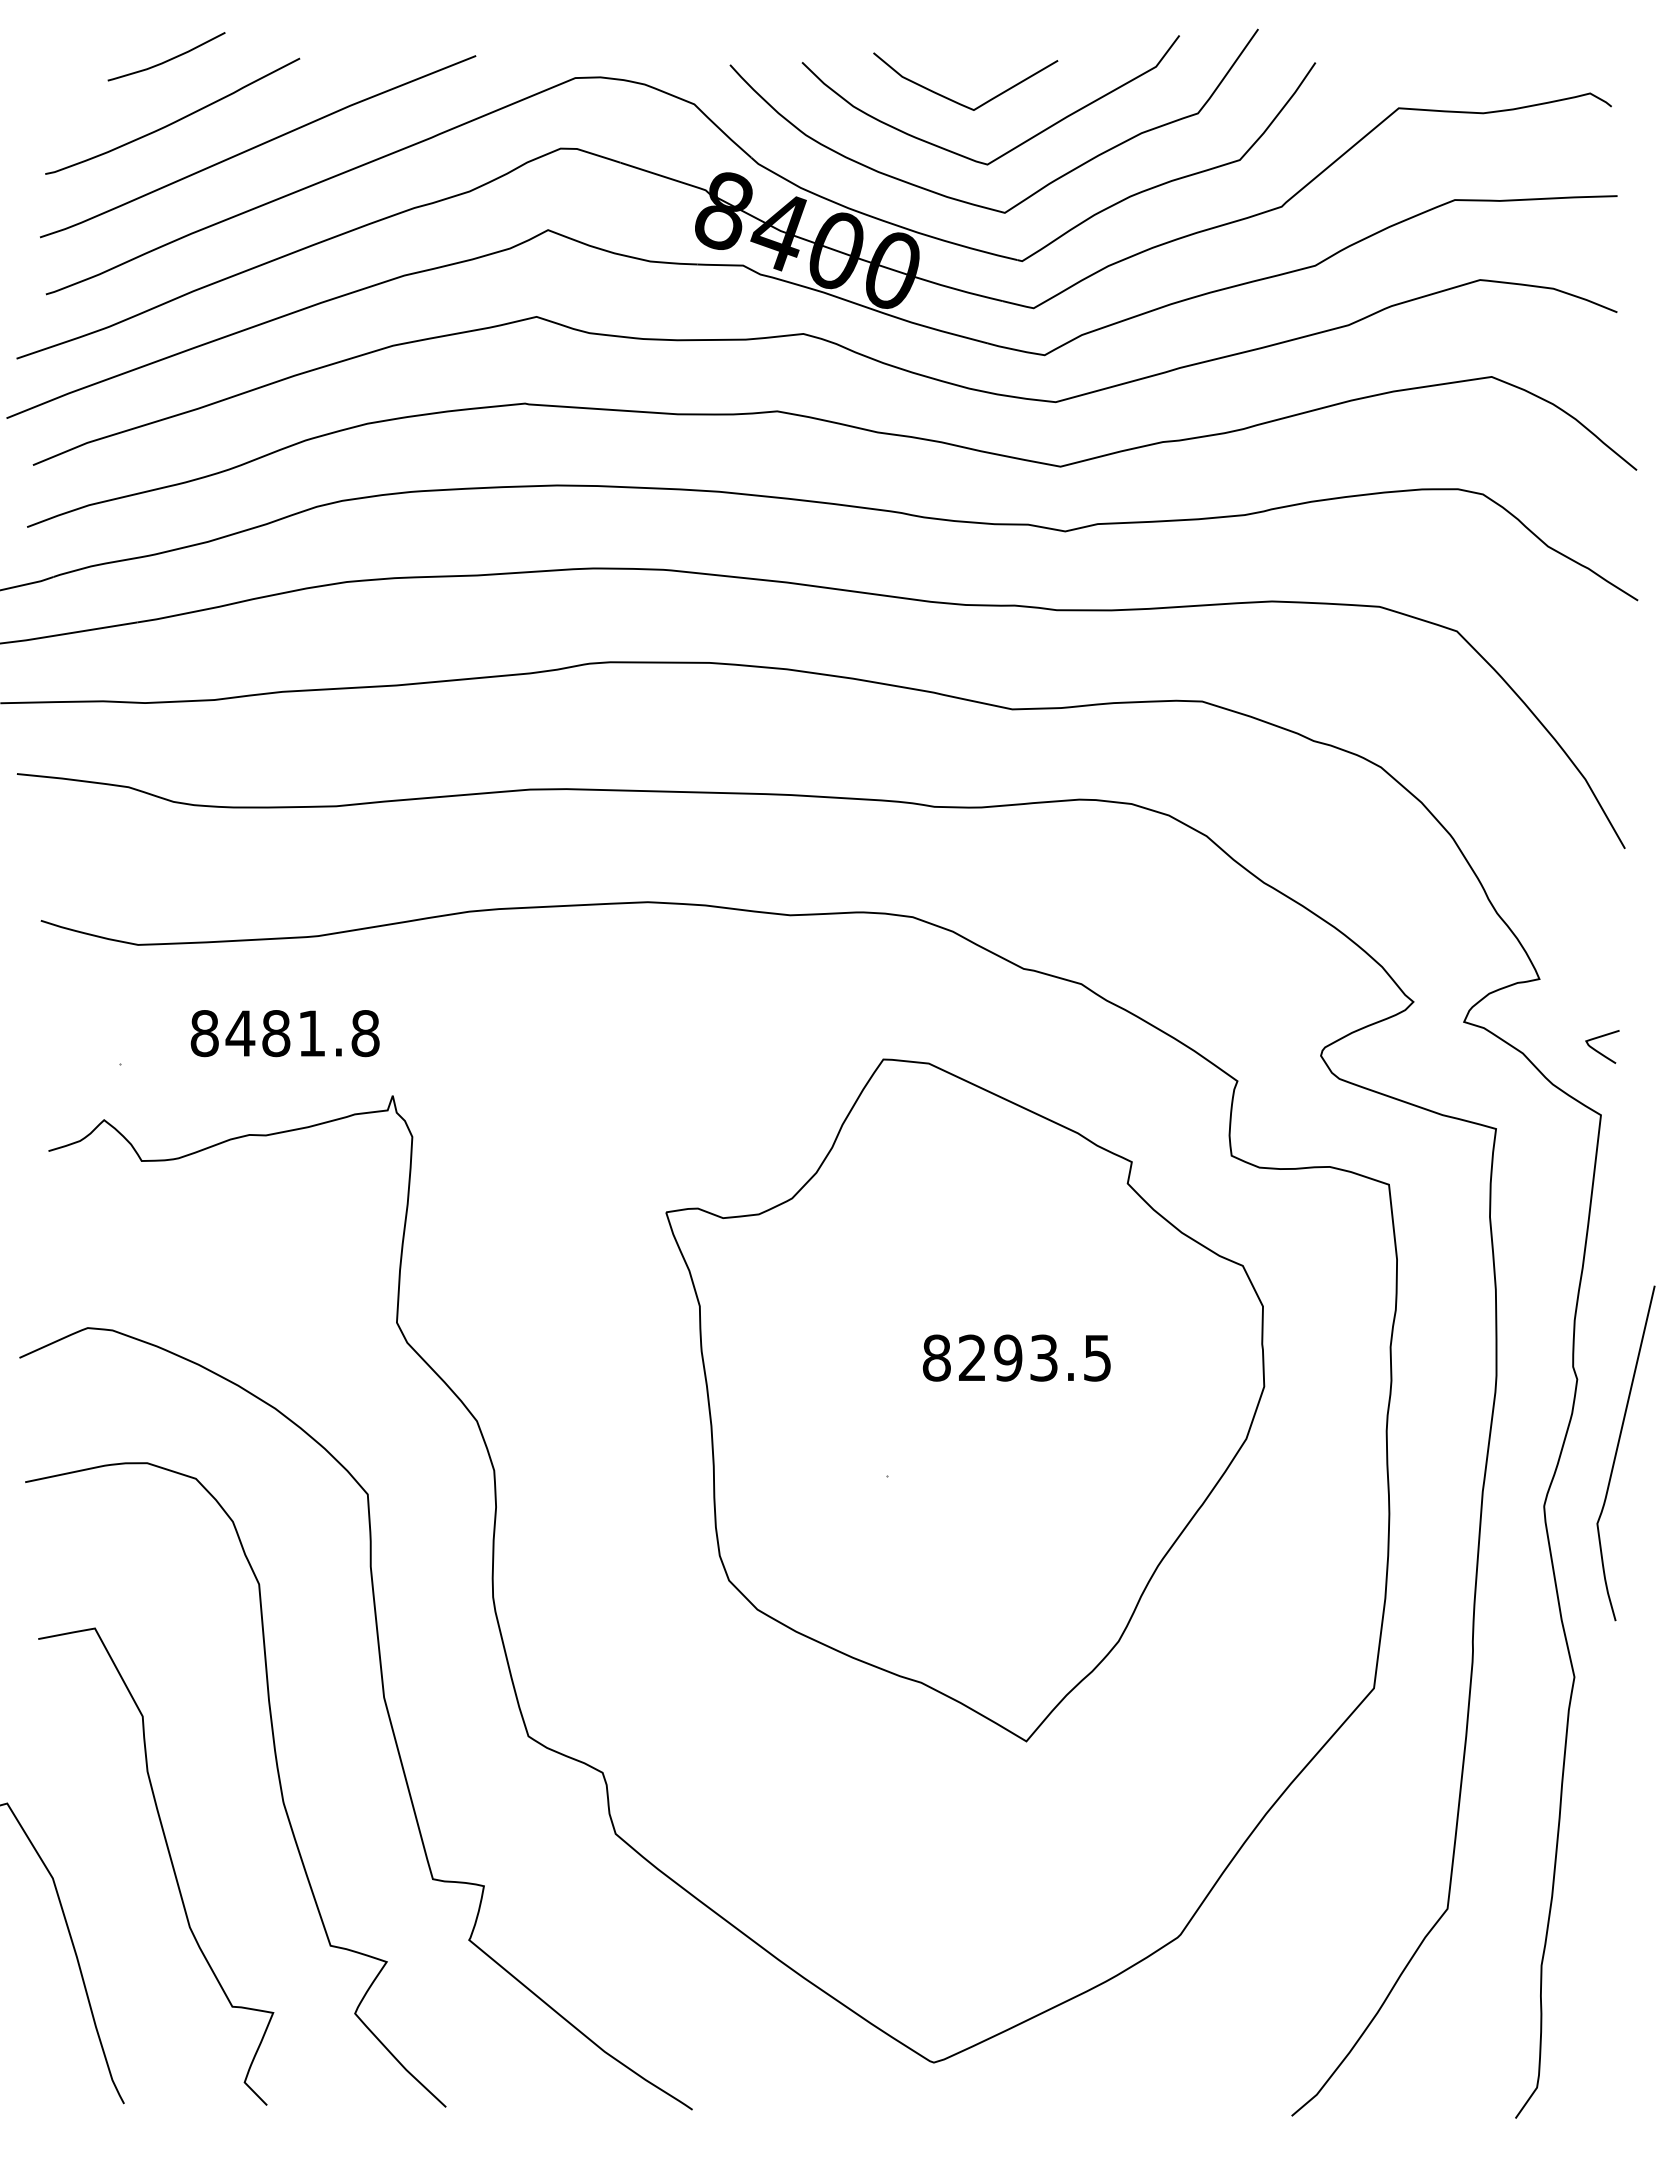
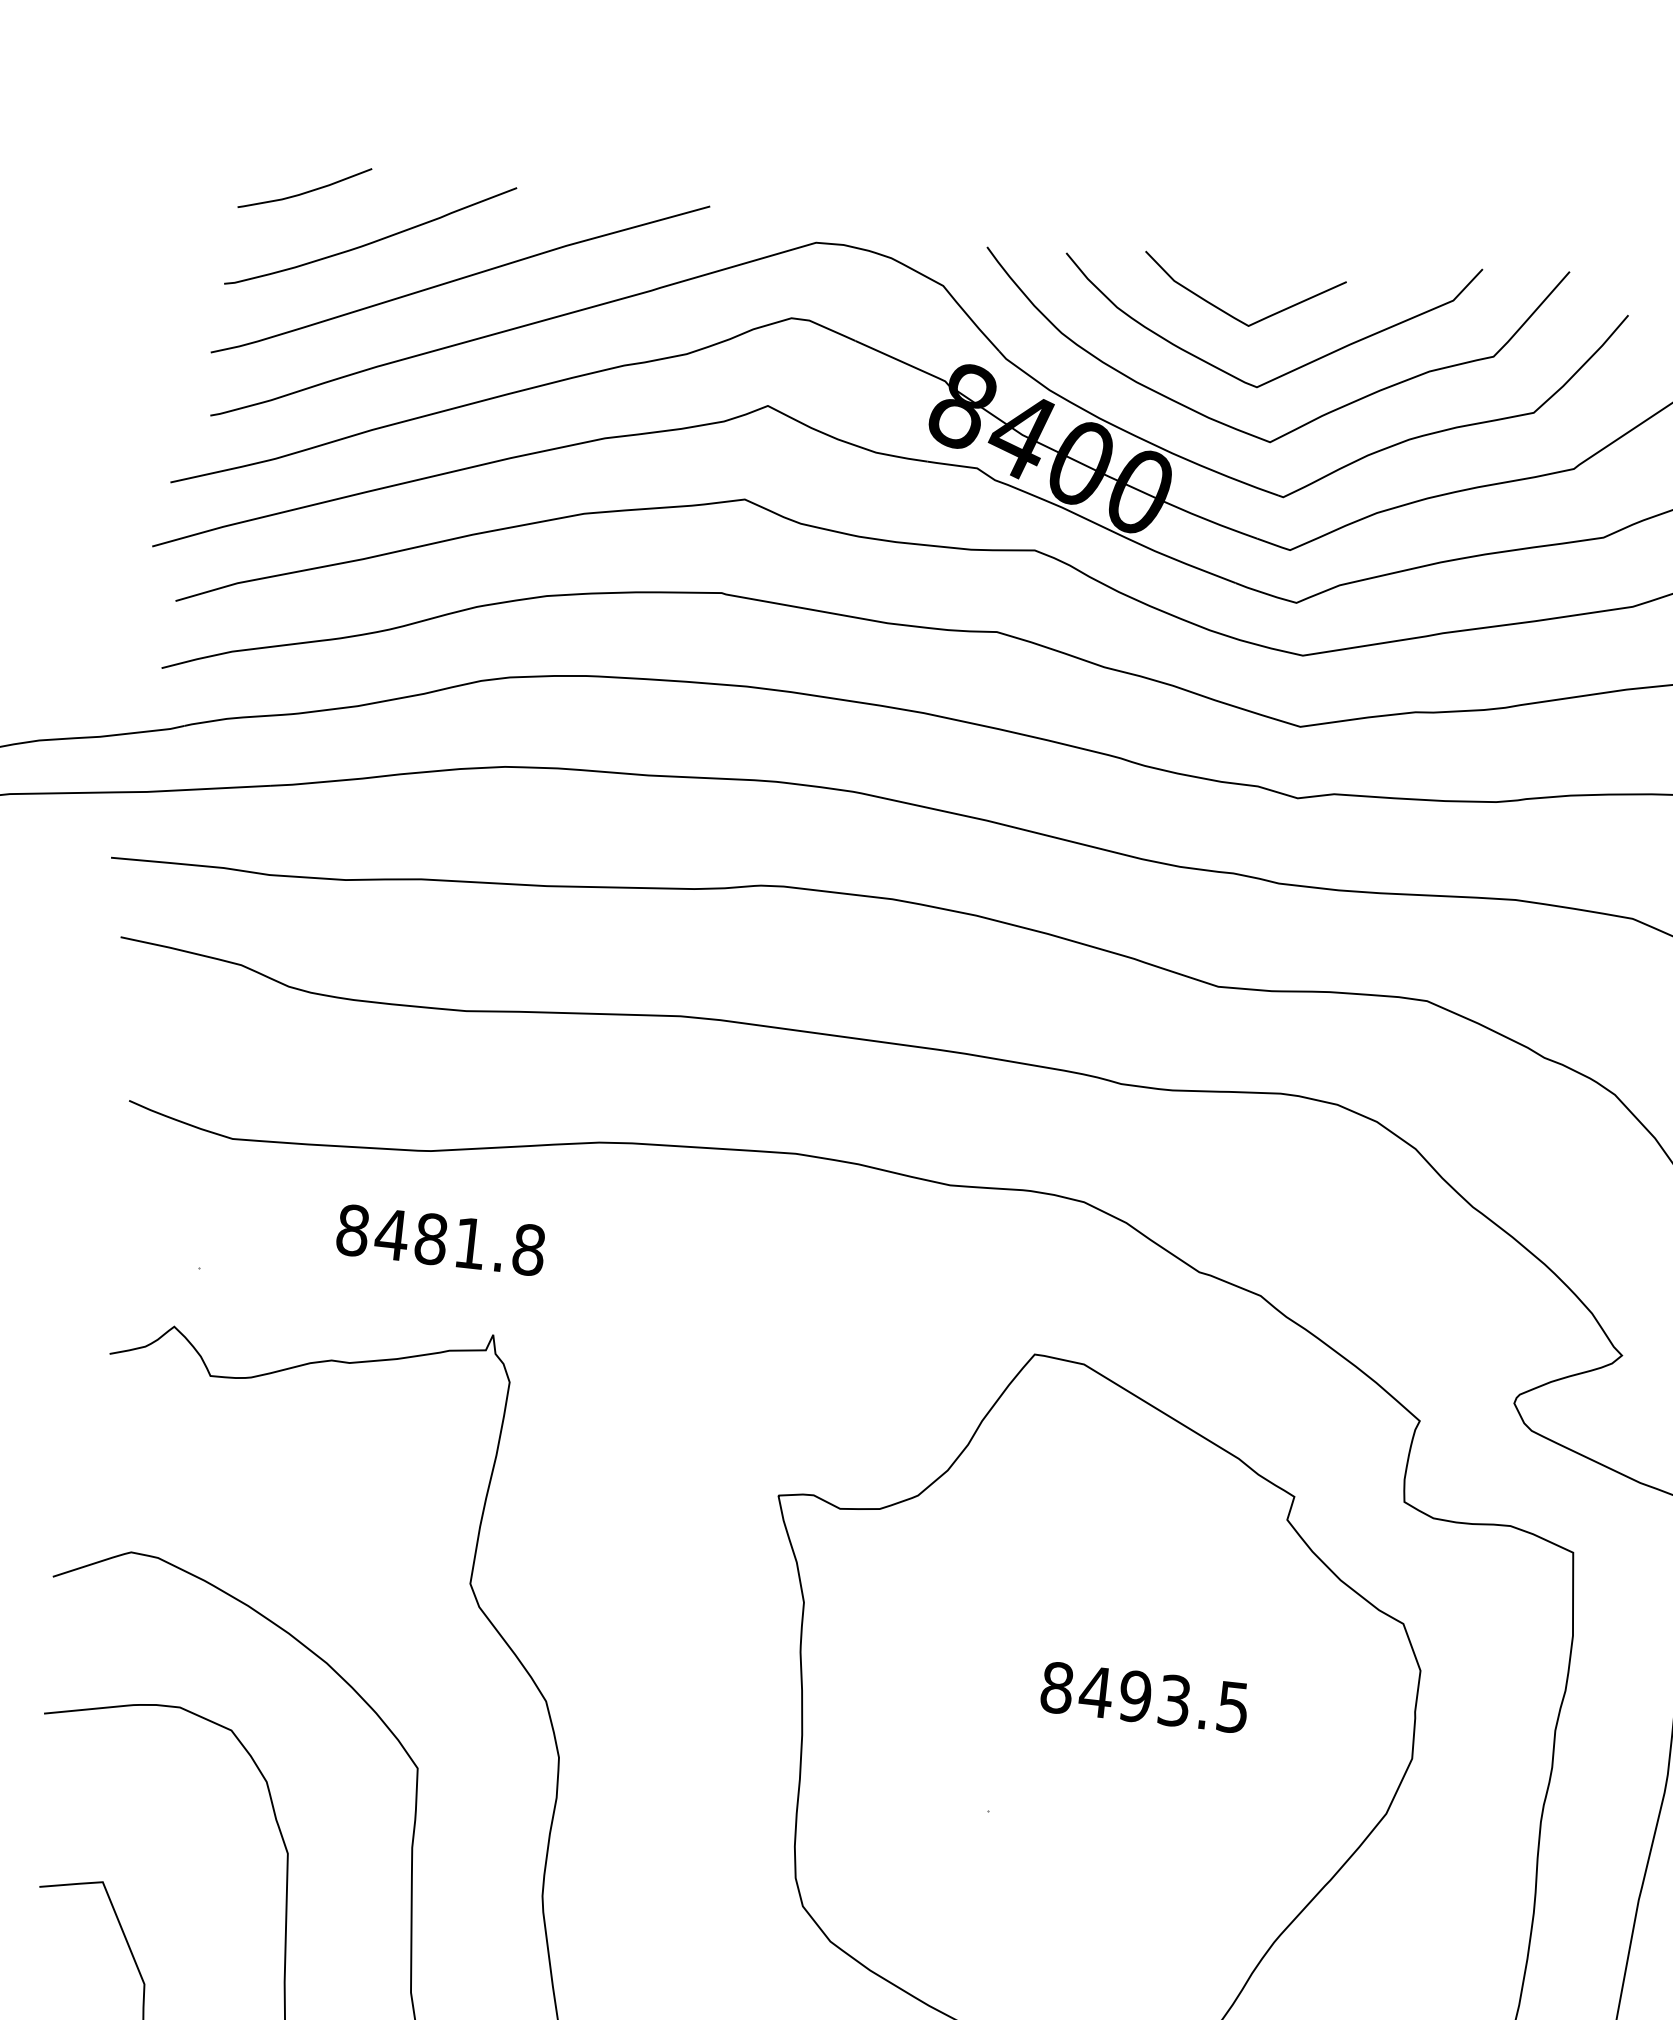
curve: (168, 59) -> (306, 191), moved
text: (284, 1033) -> (440, 1240), moved
text: (972, 1357) -> (1096, 1691), 8293.5 -> 8493.5

